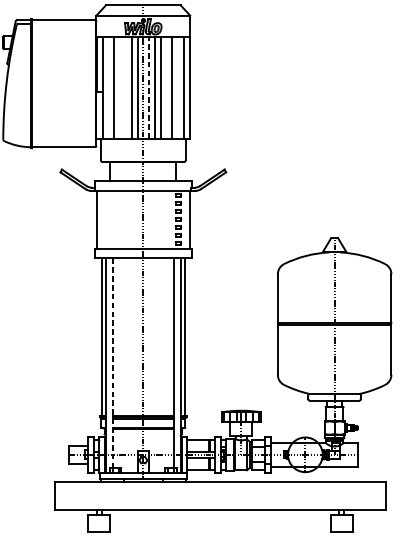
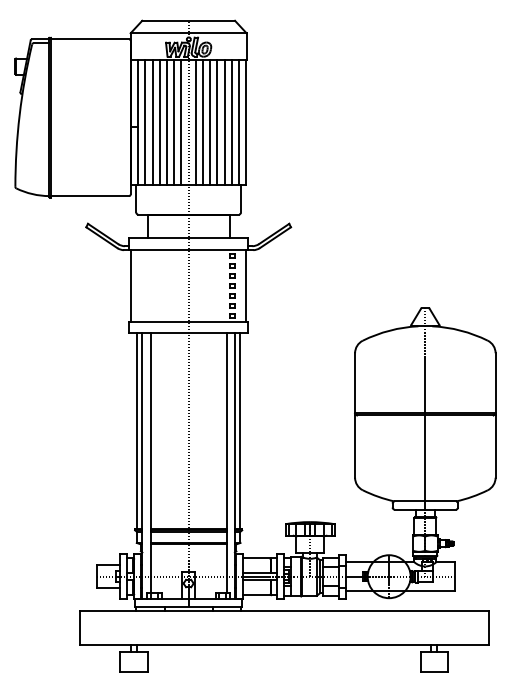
line: (108, 87) -> (145, 122), added
line: (119, 87) -> (159, 122), added
line: (126, 87) -> (167, 122), added
line: (148, 87) -> (195, 122), dashed -> solid
line: (166, 87) -> (217, 122), added
line: (177, 87) -> (231, 122), added
line: (112, 363) -> (150, 463), dashed -> solid

